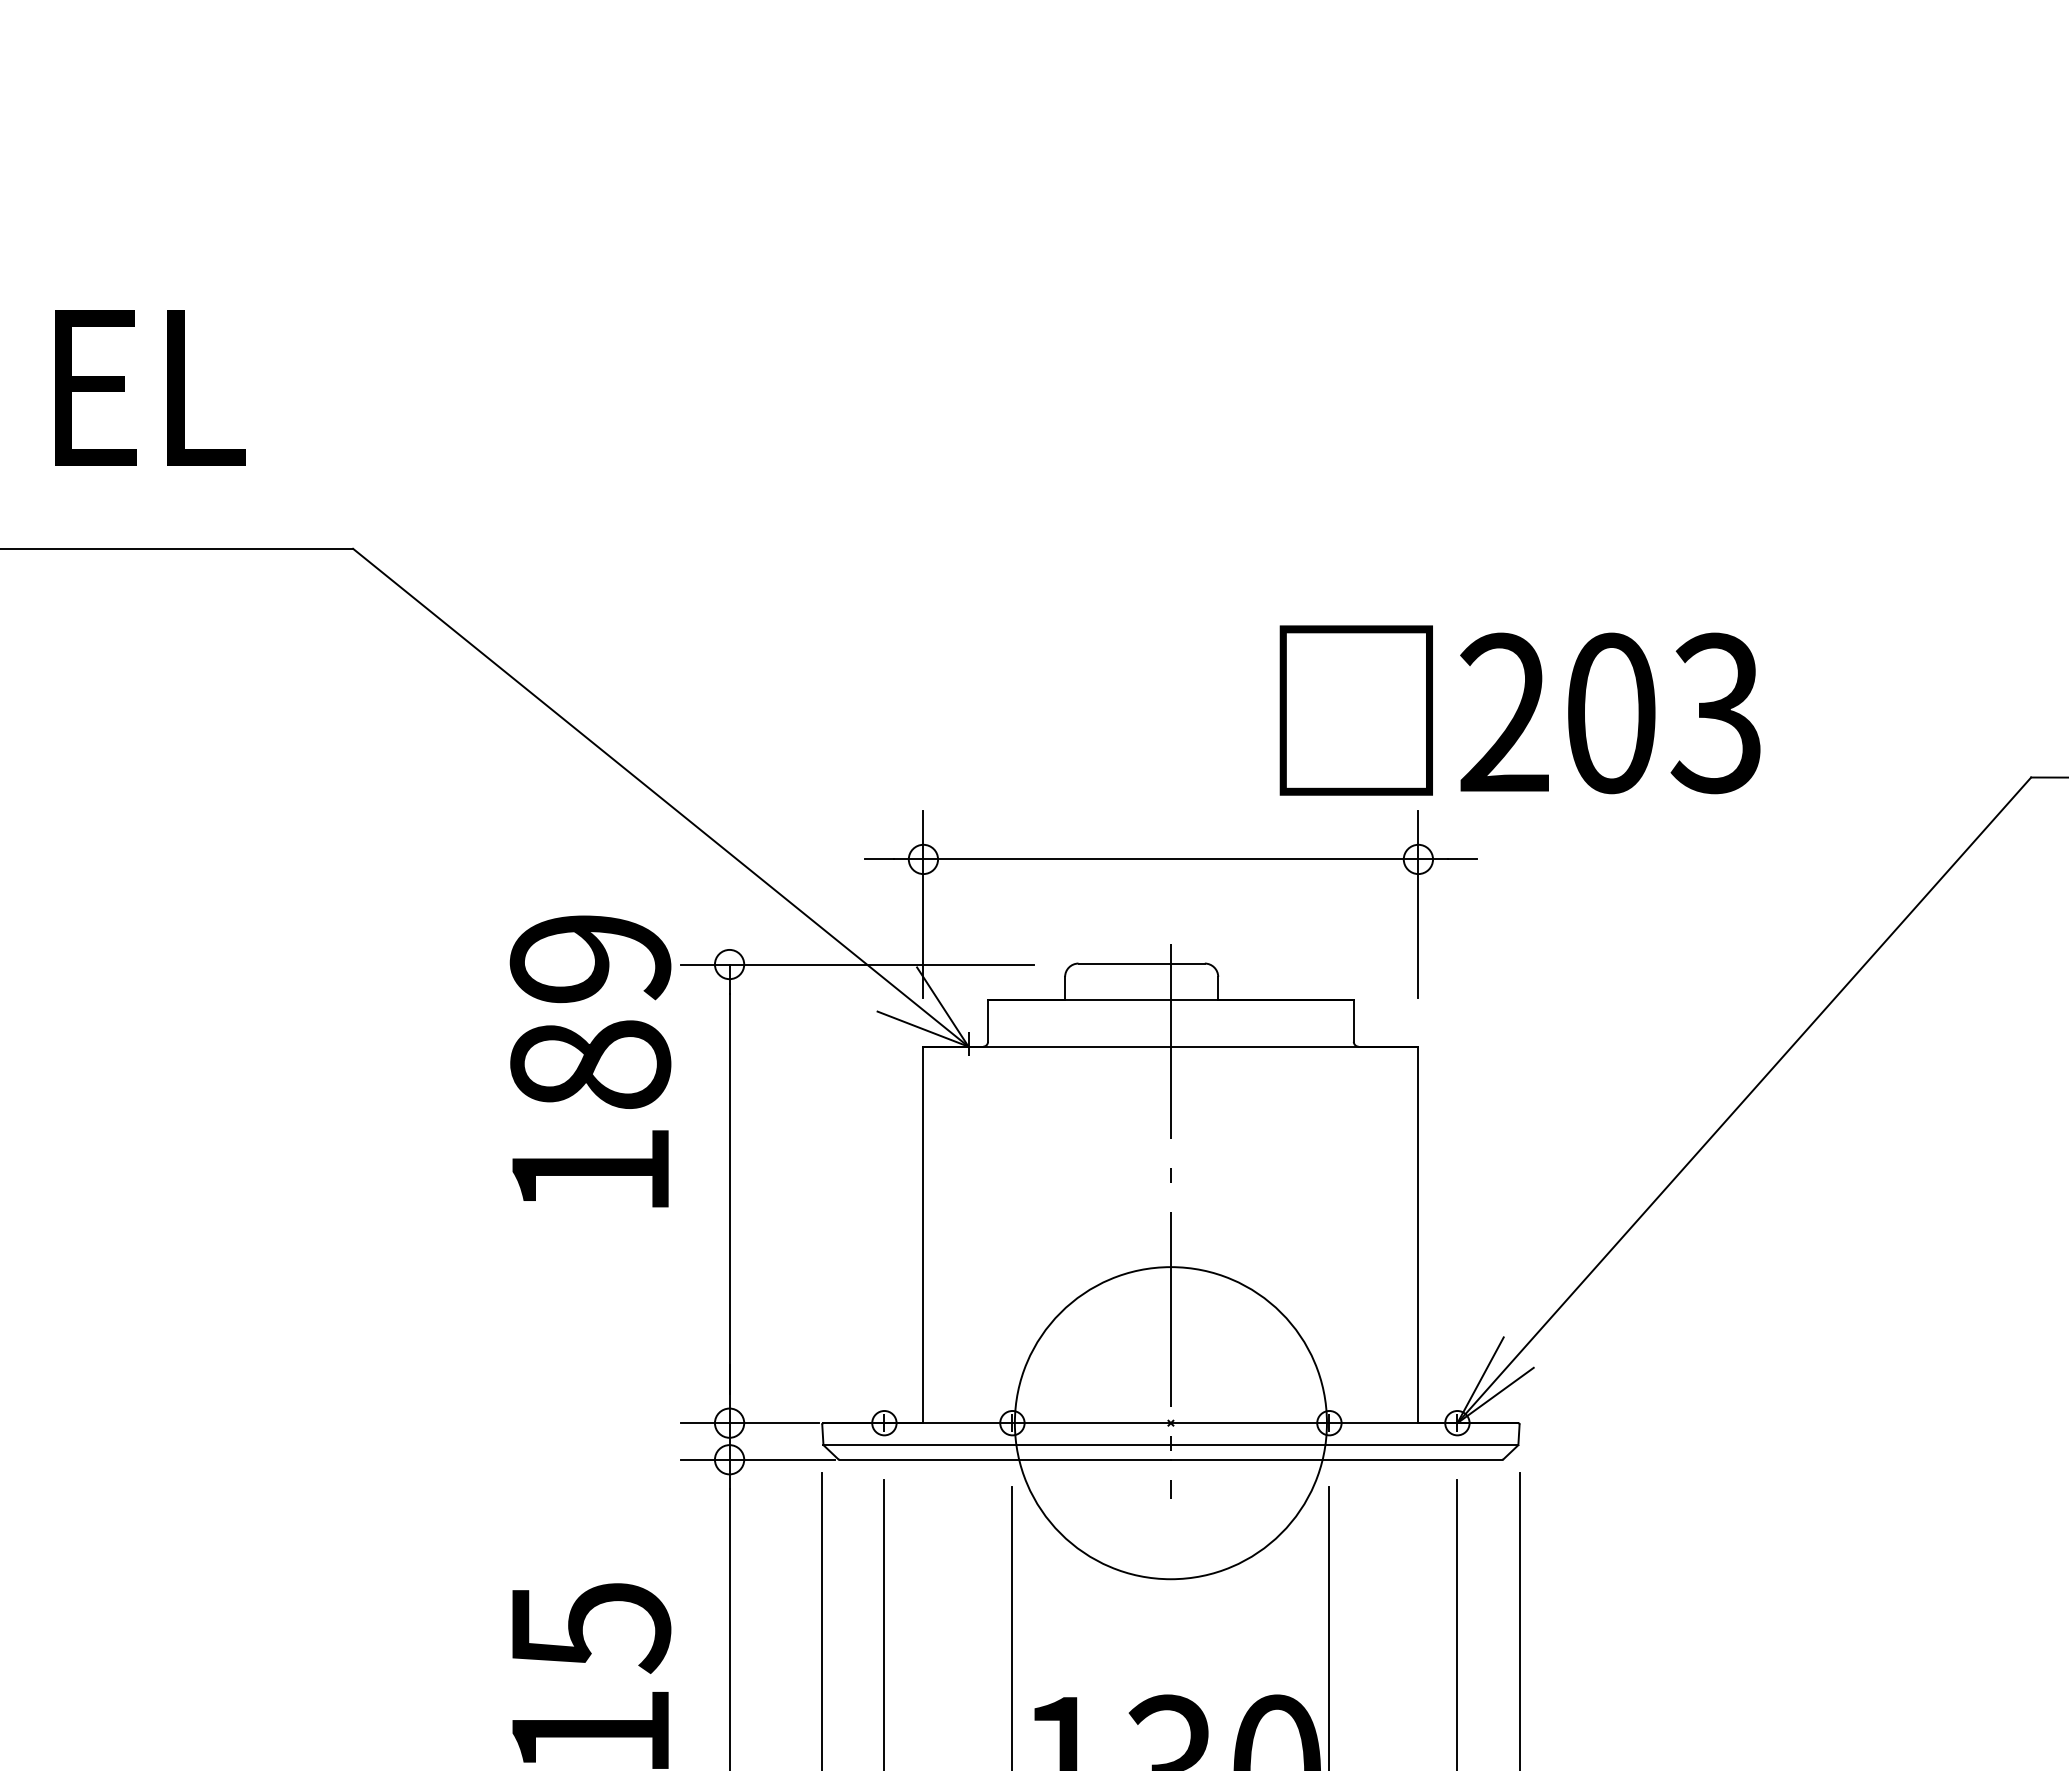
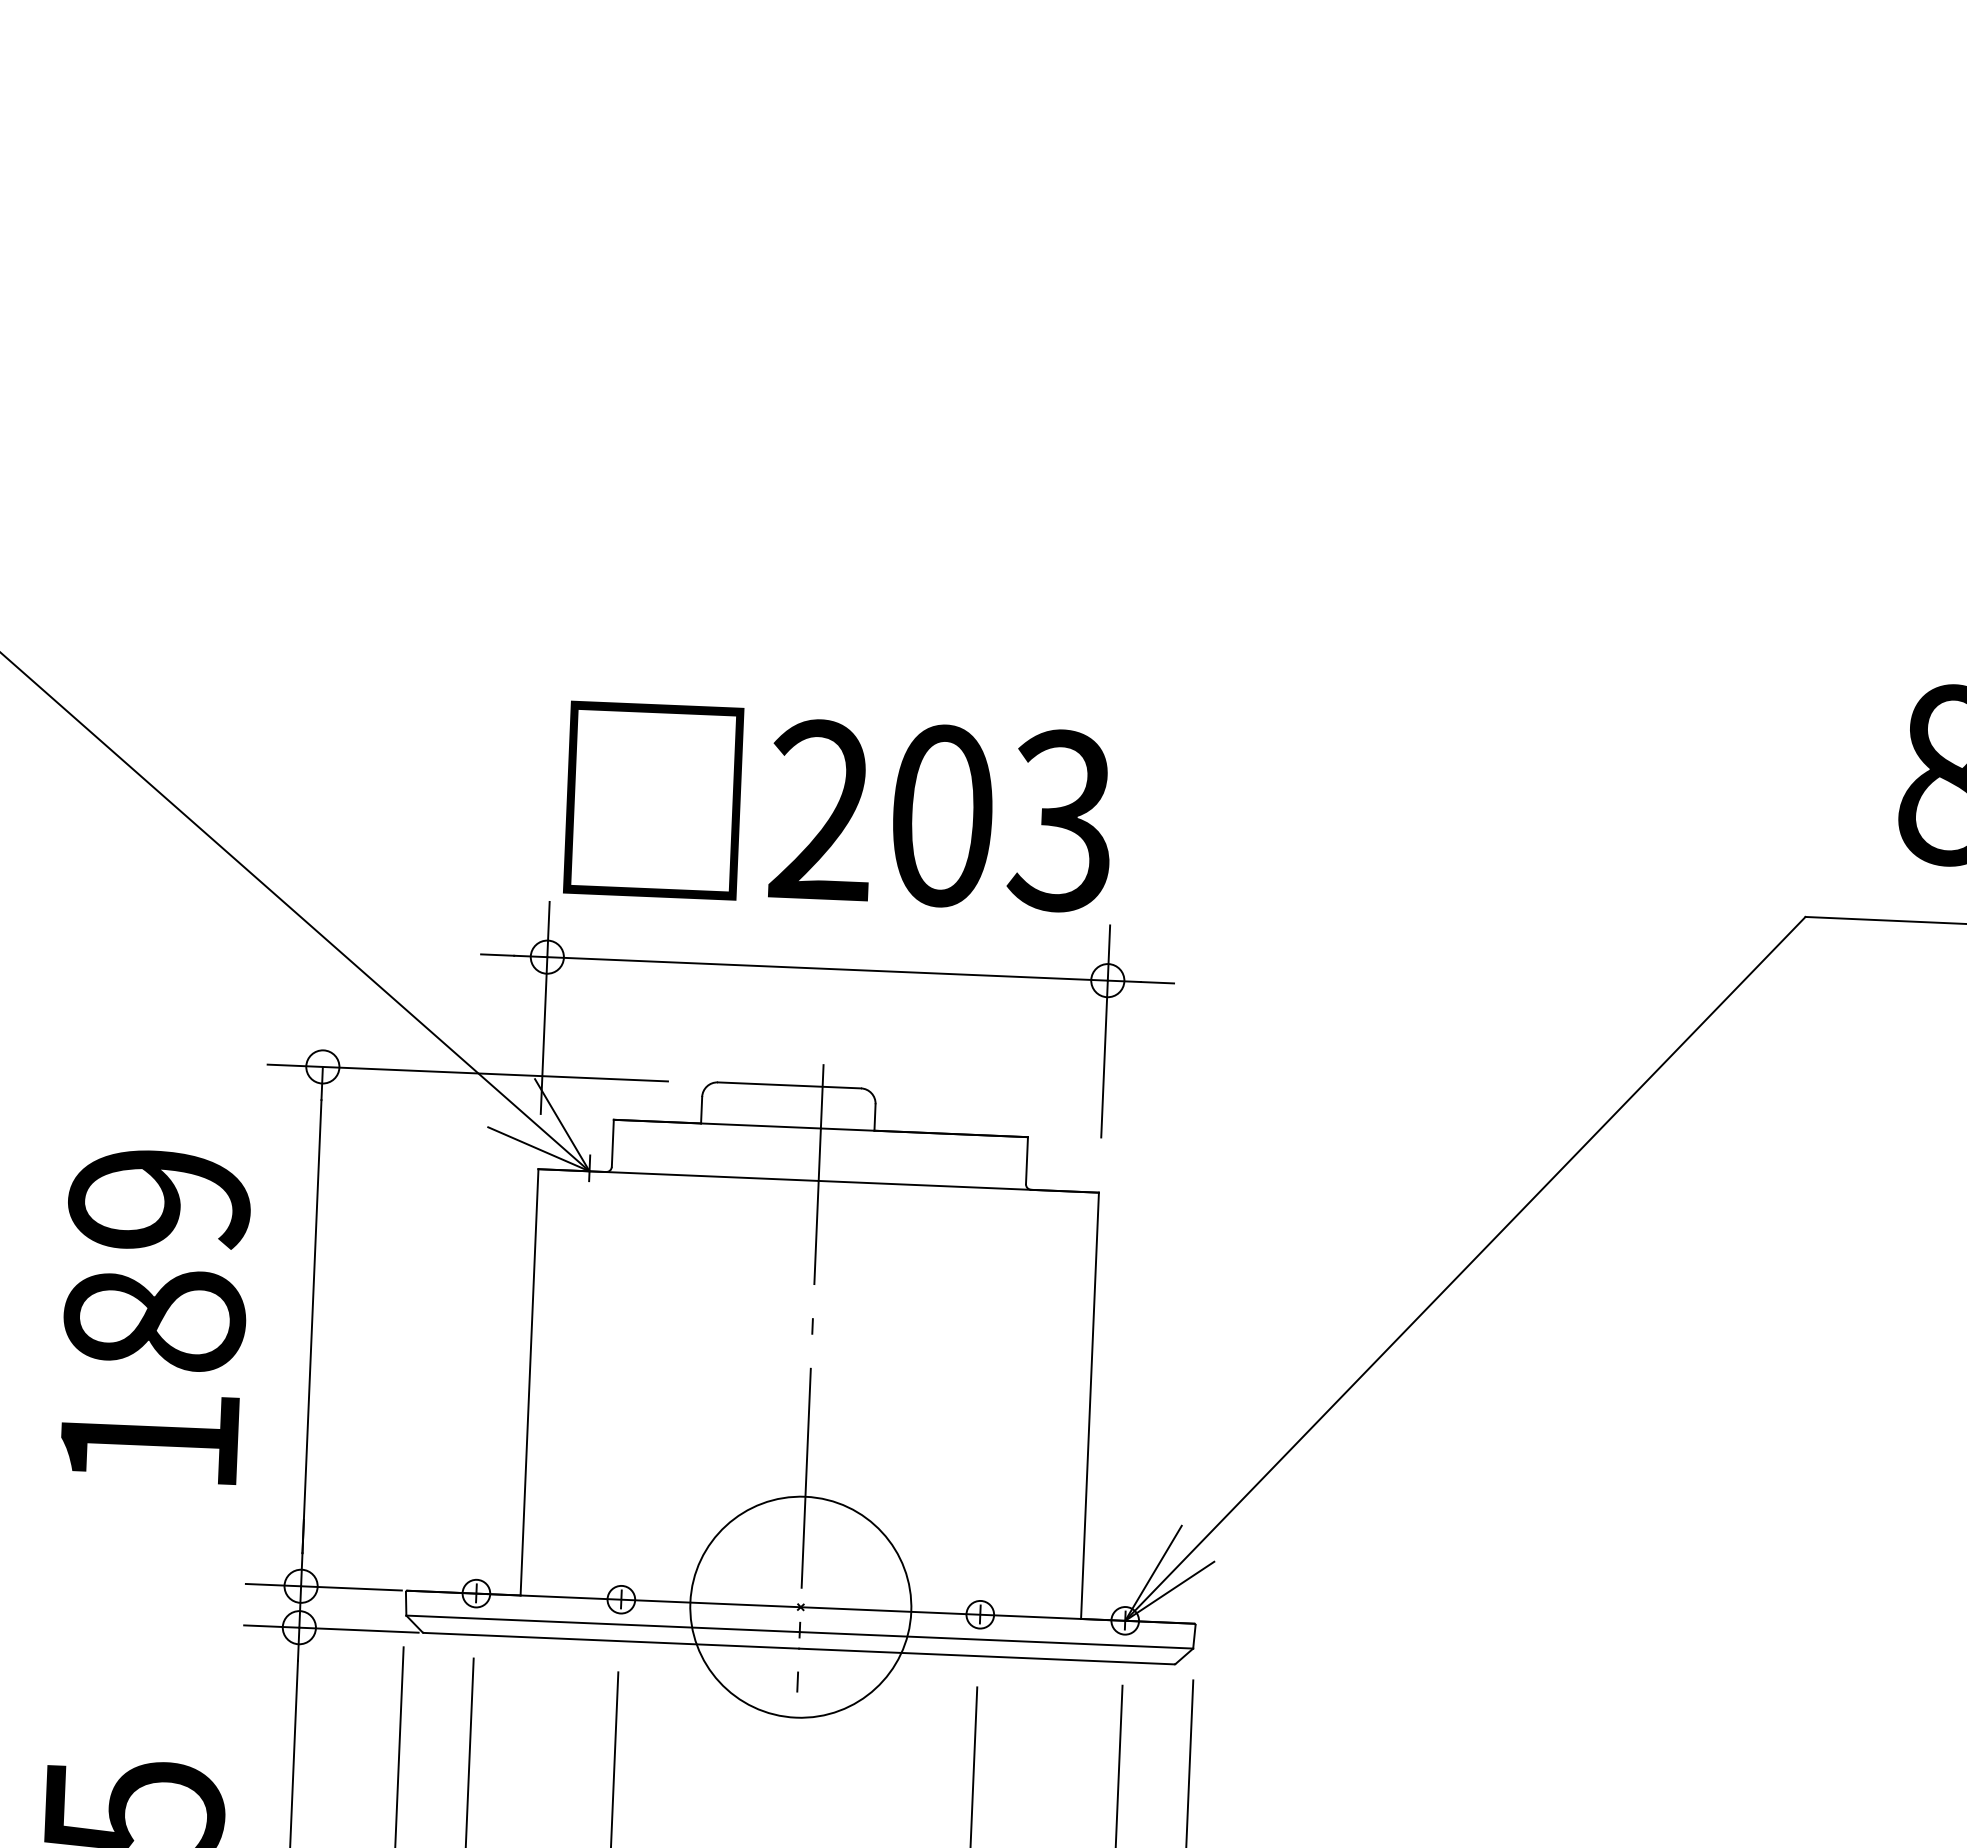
text: (1519, 710) -> (838, 808), moved
text: (590, 1061) -> (154, 1316), moved
circle: (1170, 1422) -> (800, 1606), size x0.62

